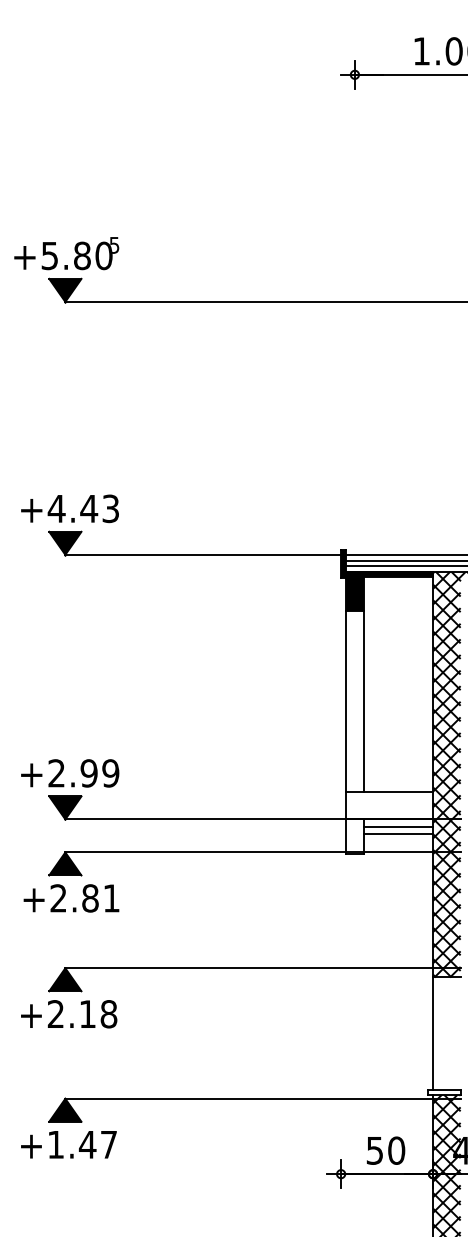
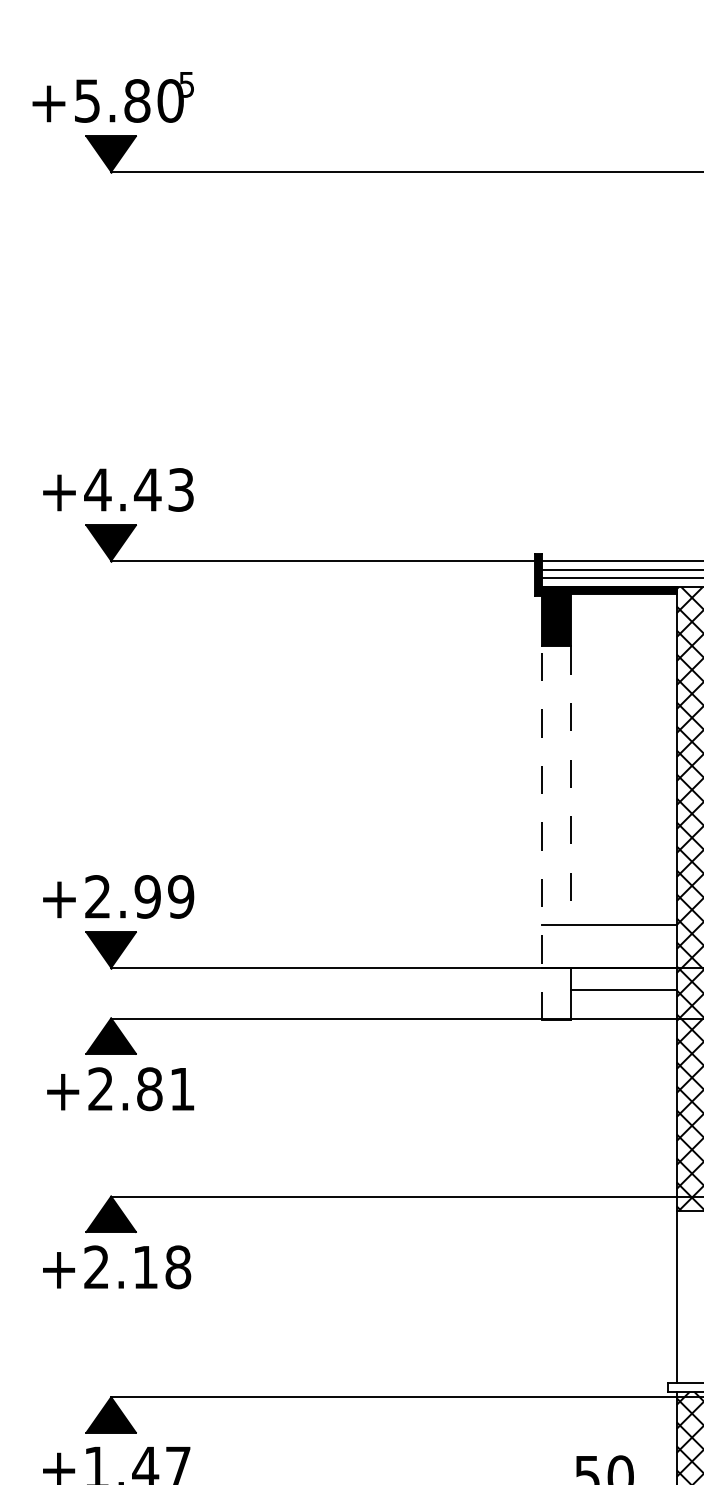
line: (364, 701) -> (571, 786), solid -> dashed
line: (345, 732) -> (542, 833), solid -> dashed
line: (398, 827) -> (623, 980), removed

